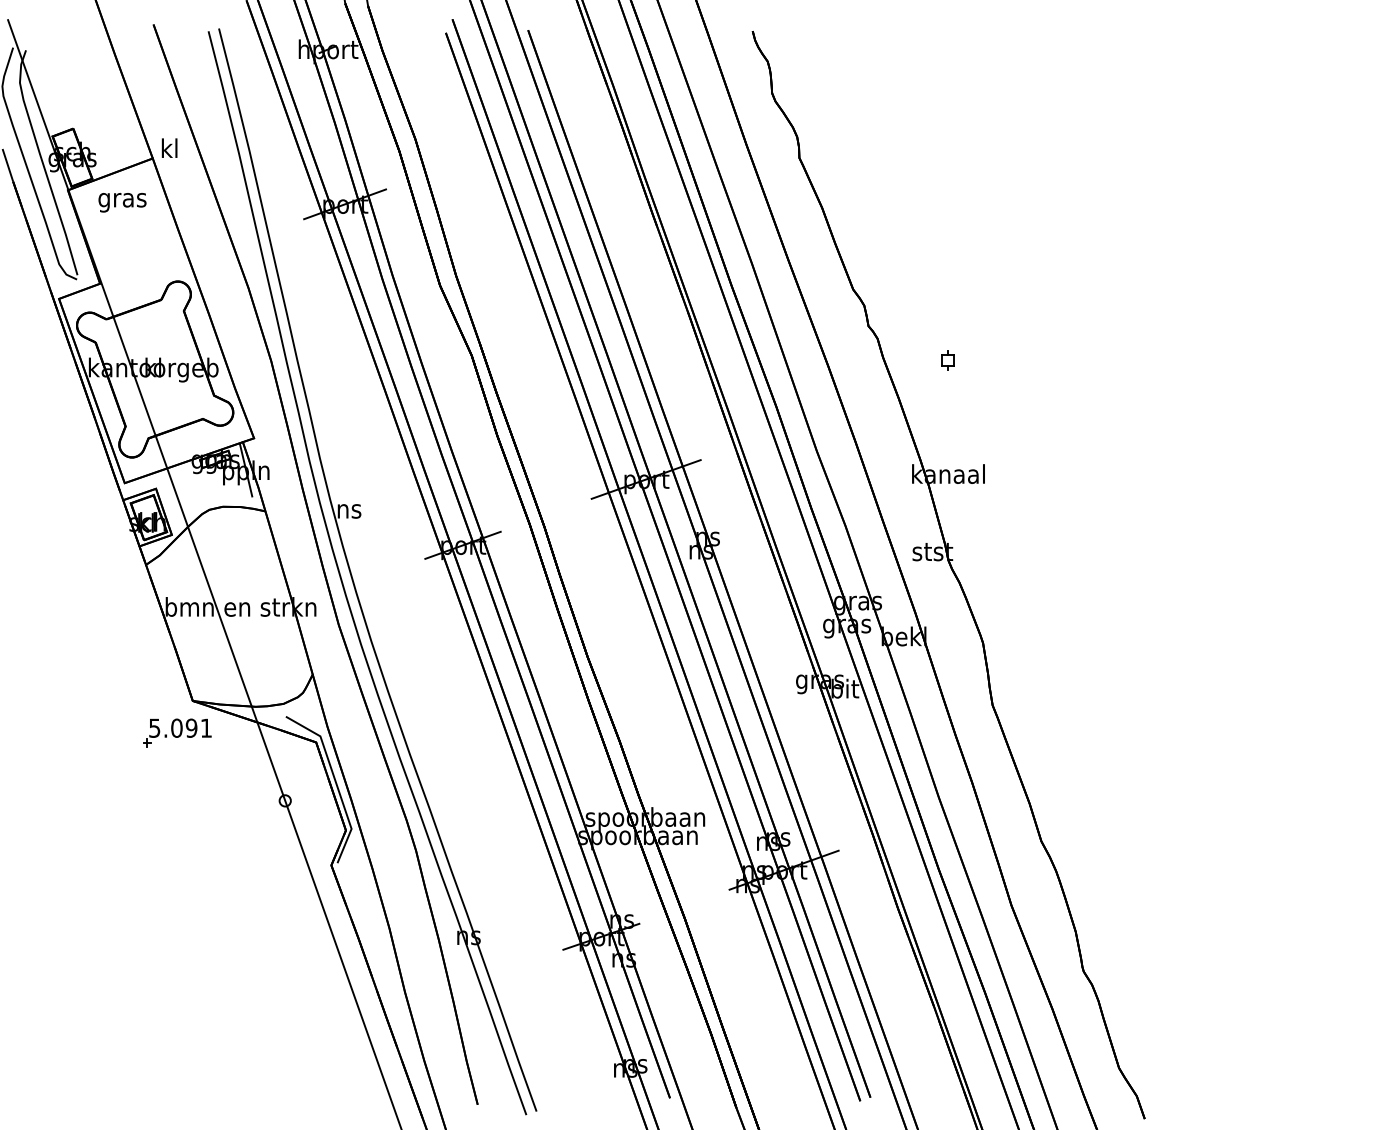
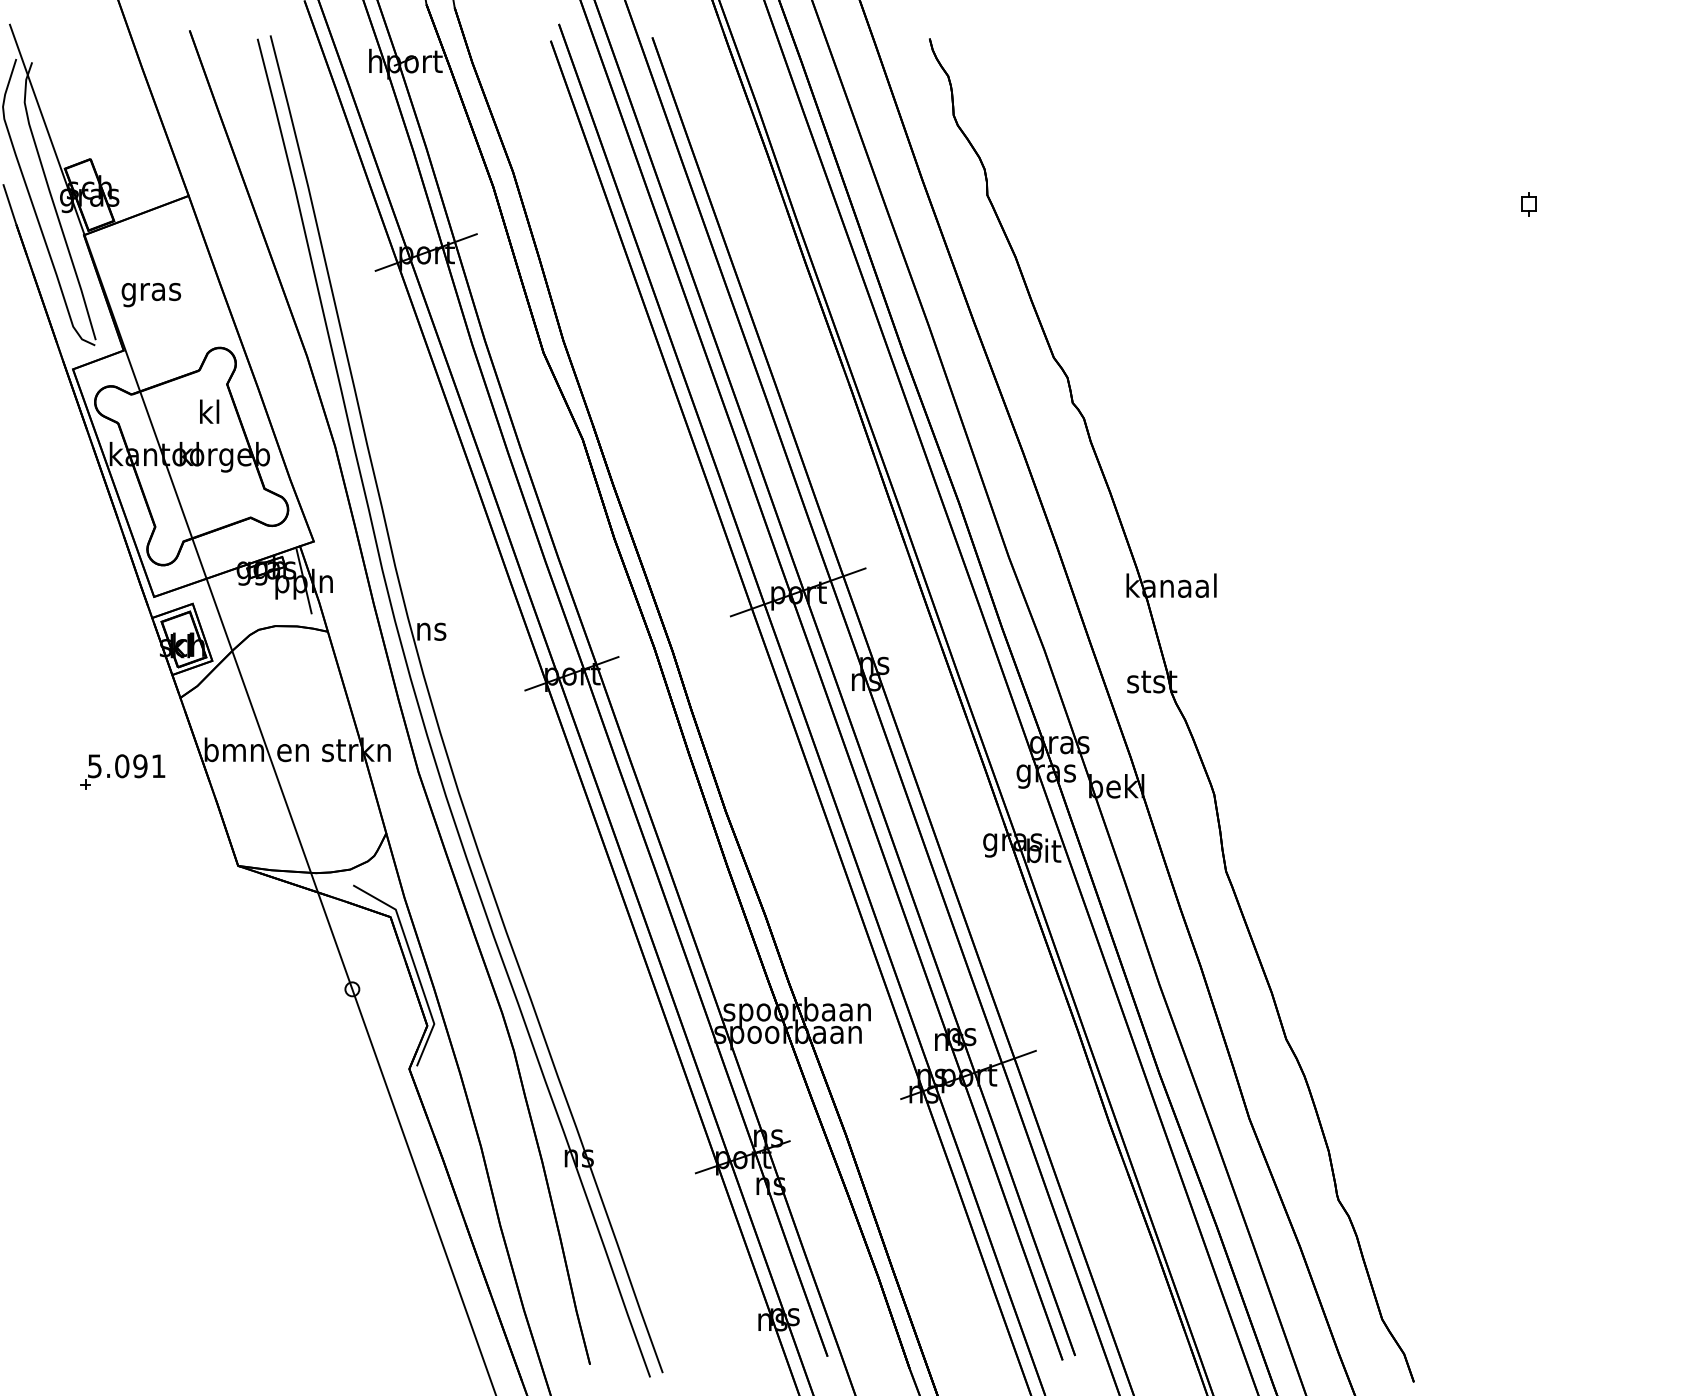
text: (169, 147) -> (209, 410), moved
text: (122, 202) -> (151, 294), moved
part: (947, 360) -> (1528, 204), moved
part: (177, 732) -> (122, 771), moved

